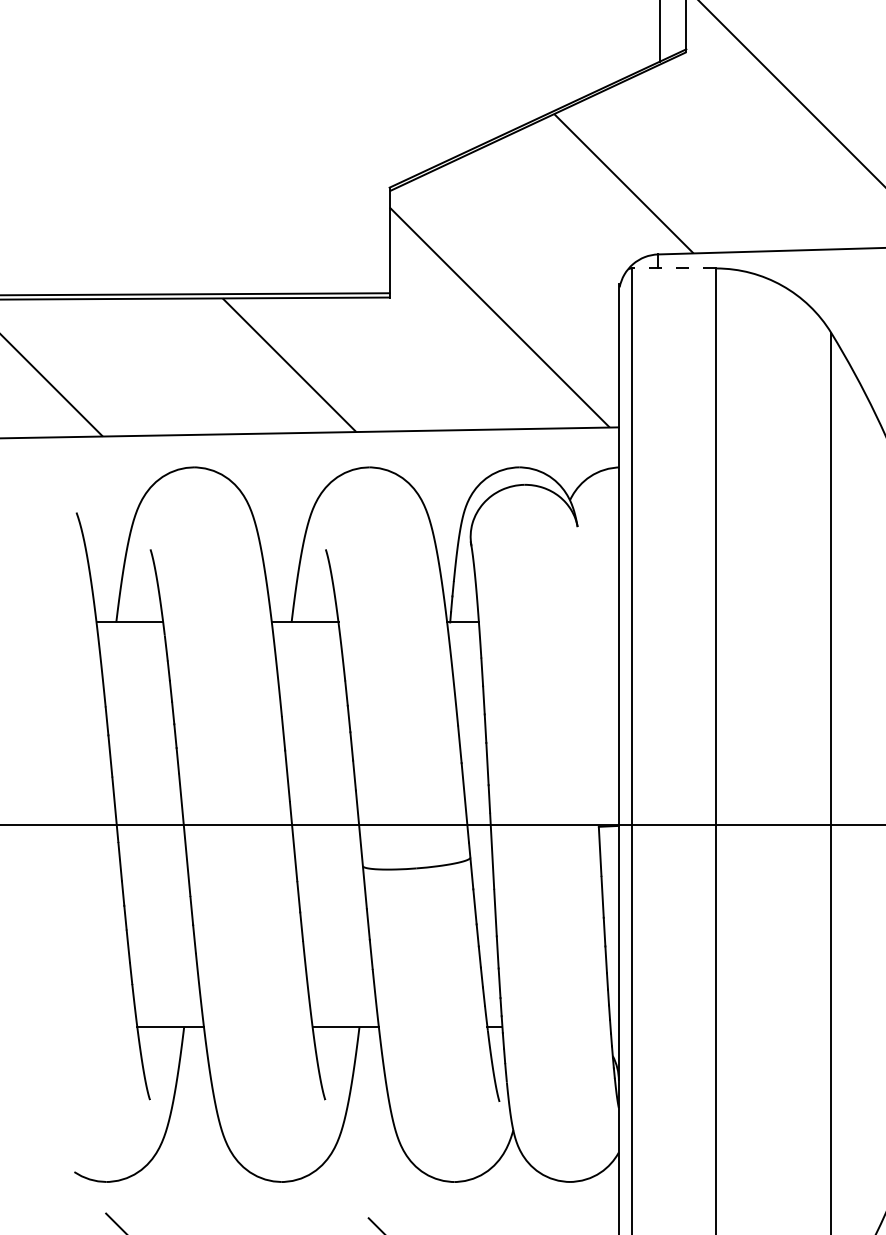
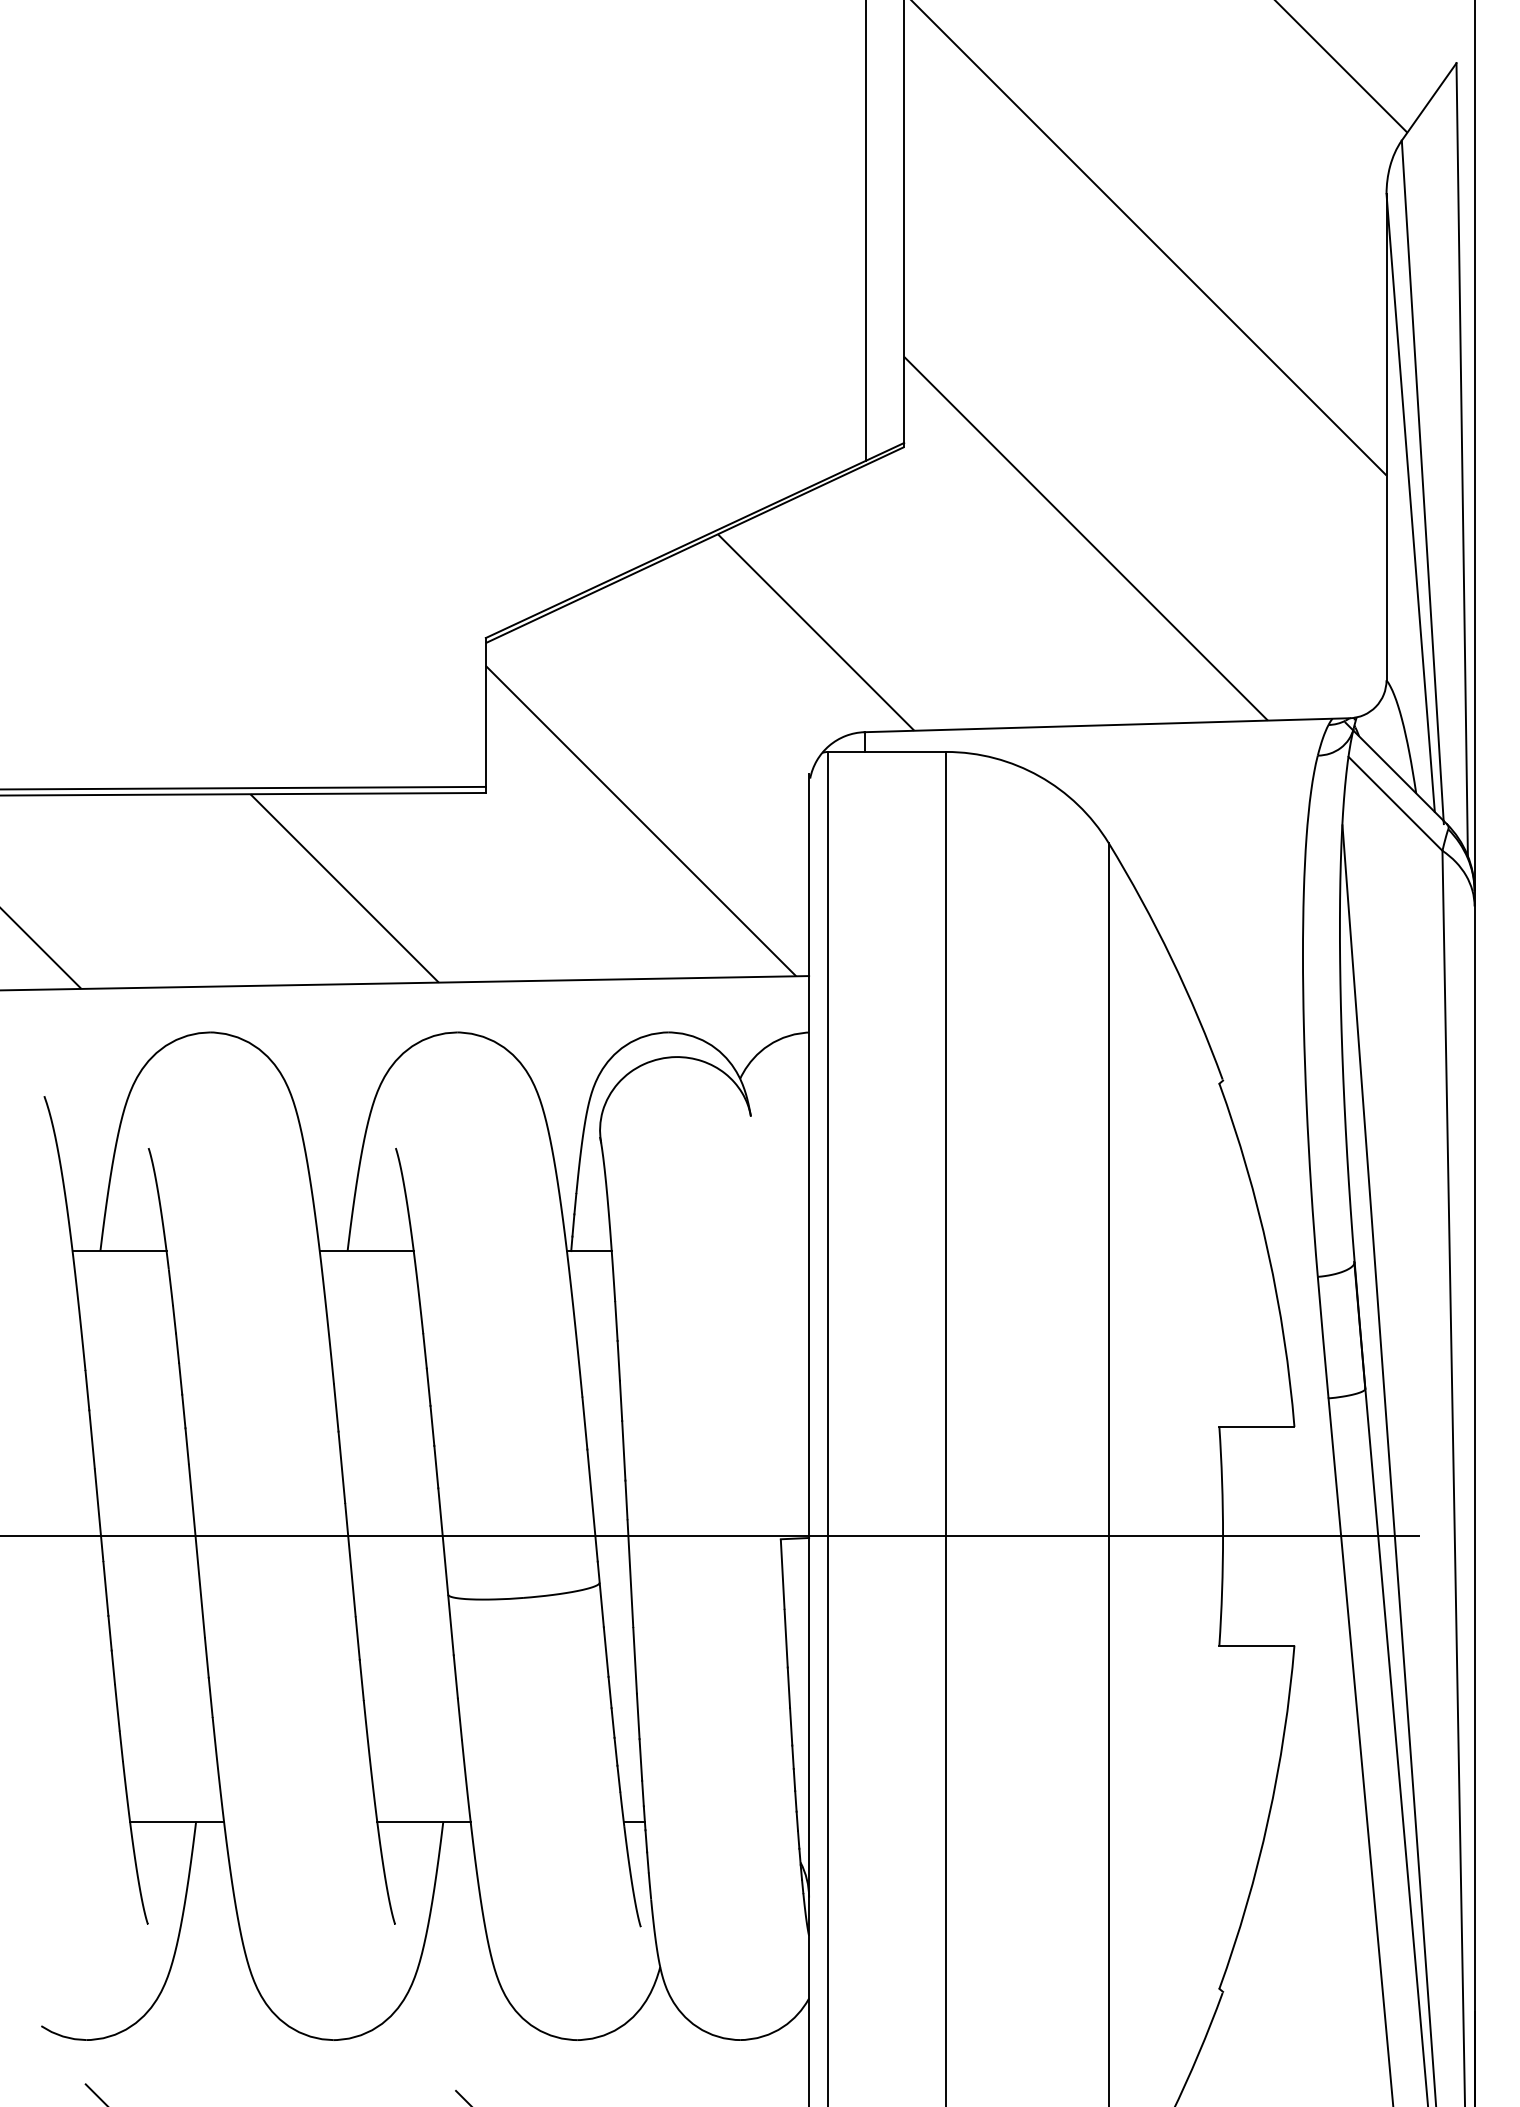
line: (673, 268) -> (886, 751), dashed -> solid

